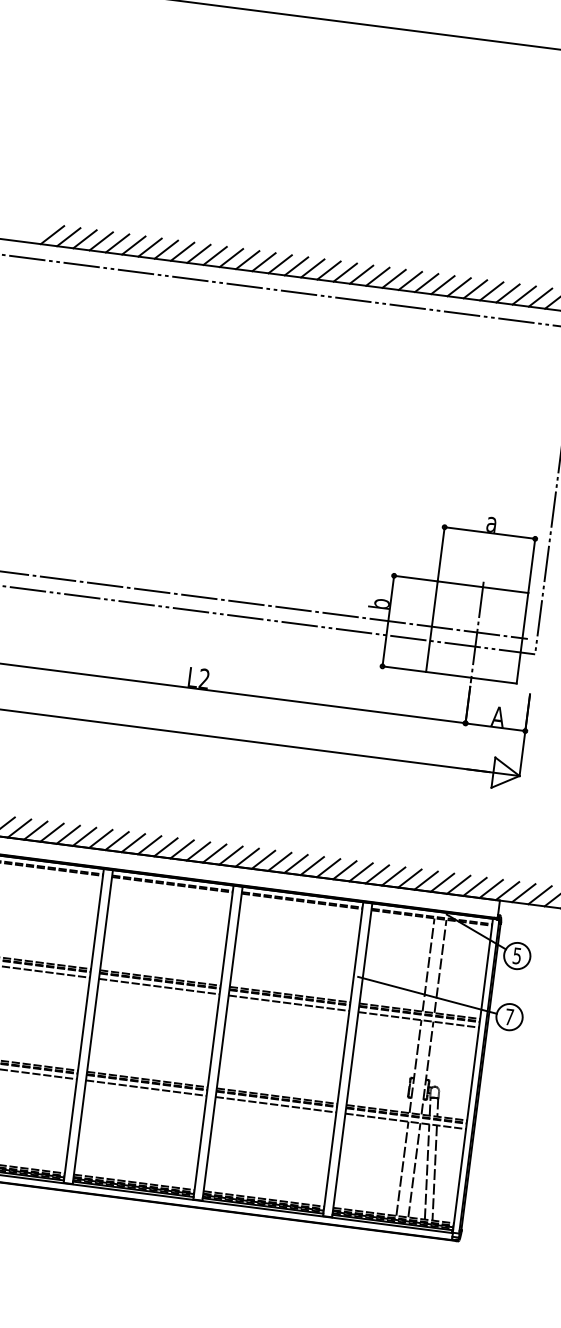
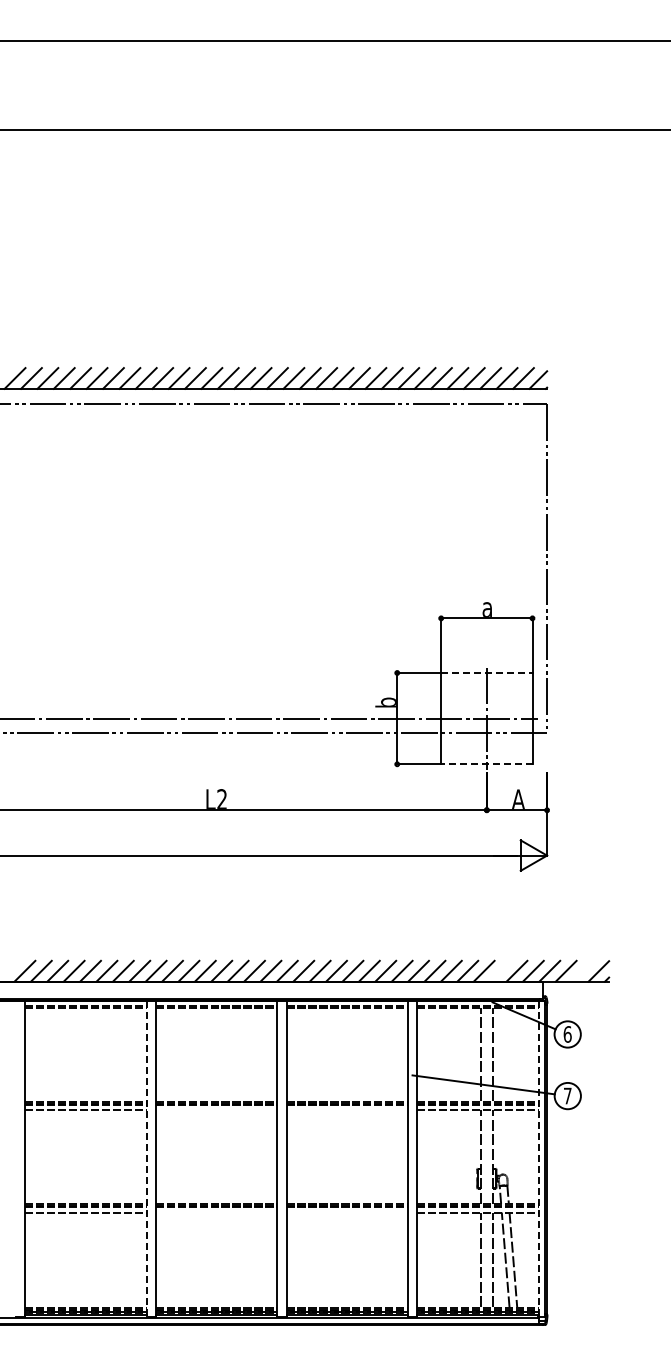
line: (482, 586) -> (486, 672), solid -> dashed
line: (471, 677) -> (486, 764), solid -> dashed
line: (458, 884) -> (500, 970), removed
line: (540, 894) -> (582, 970), removed
text: (517, 956) -> (567, 1034), 5 -> 6
line: (159, 986) -> (216, 1110), removed
line: (289, 1003) -> (347, 1110), removed
line: (83, 1026) -> (146, 1159), solid -> dashed
line: (472, 1076) -> (538, 1159), solid -> dashed
line: (146, 1087) -> (216, 1212), removed
line: (276, 1104) -> (347, 1212), removed

